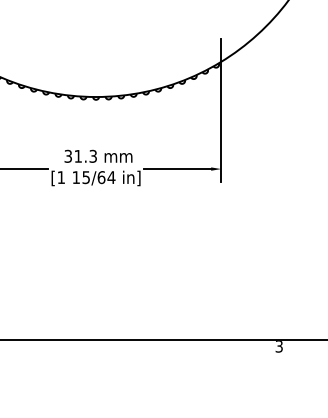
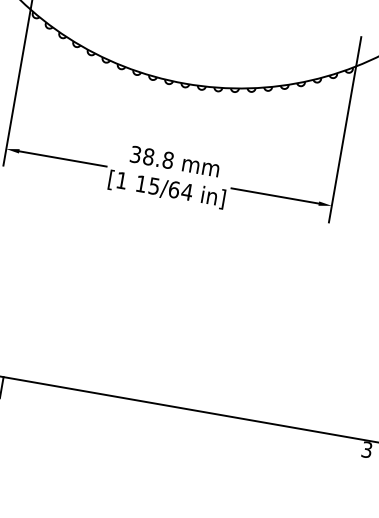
text: (85, 155) -> (158, 157), 31.3 -> 38.8

